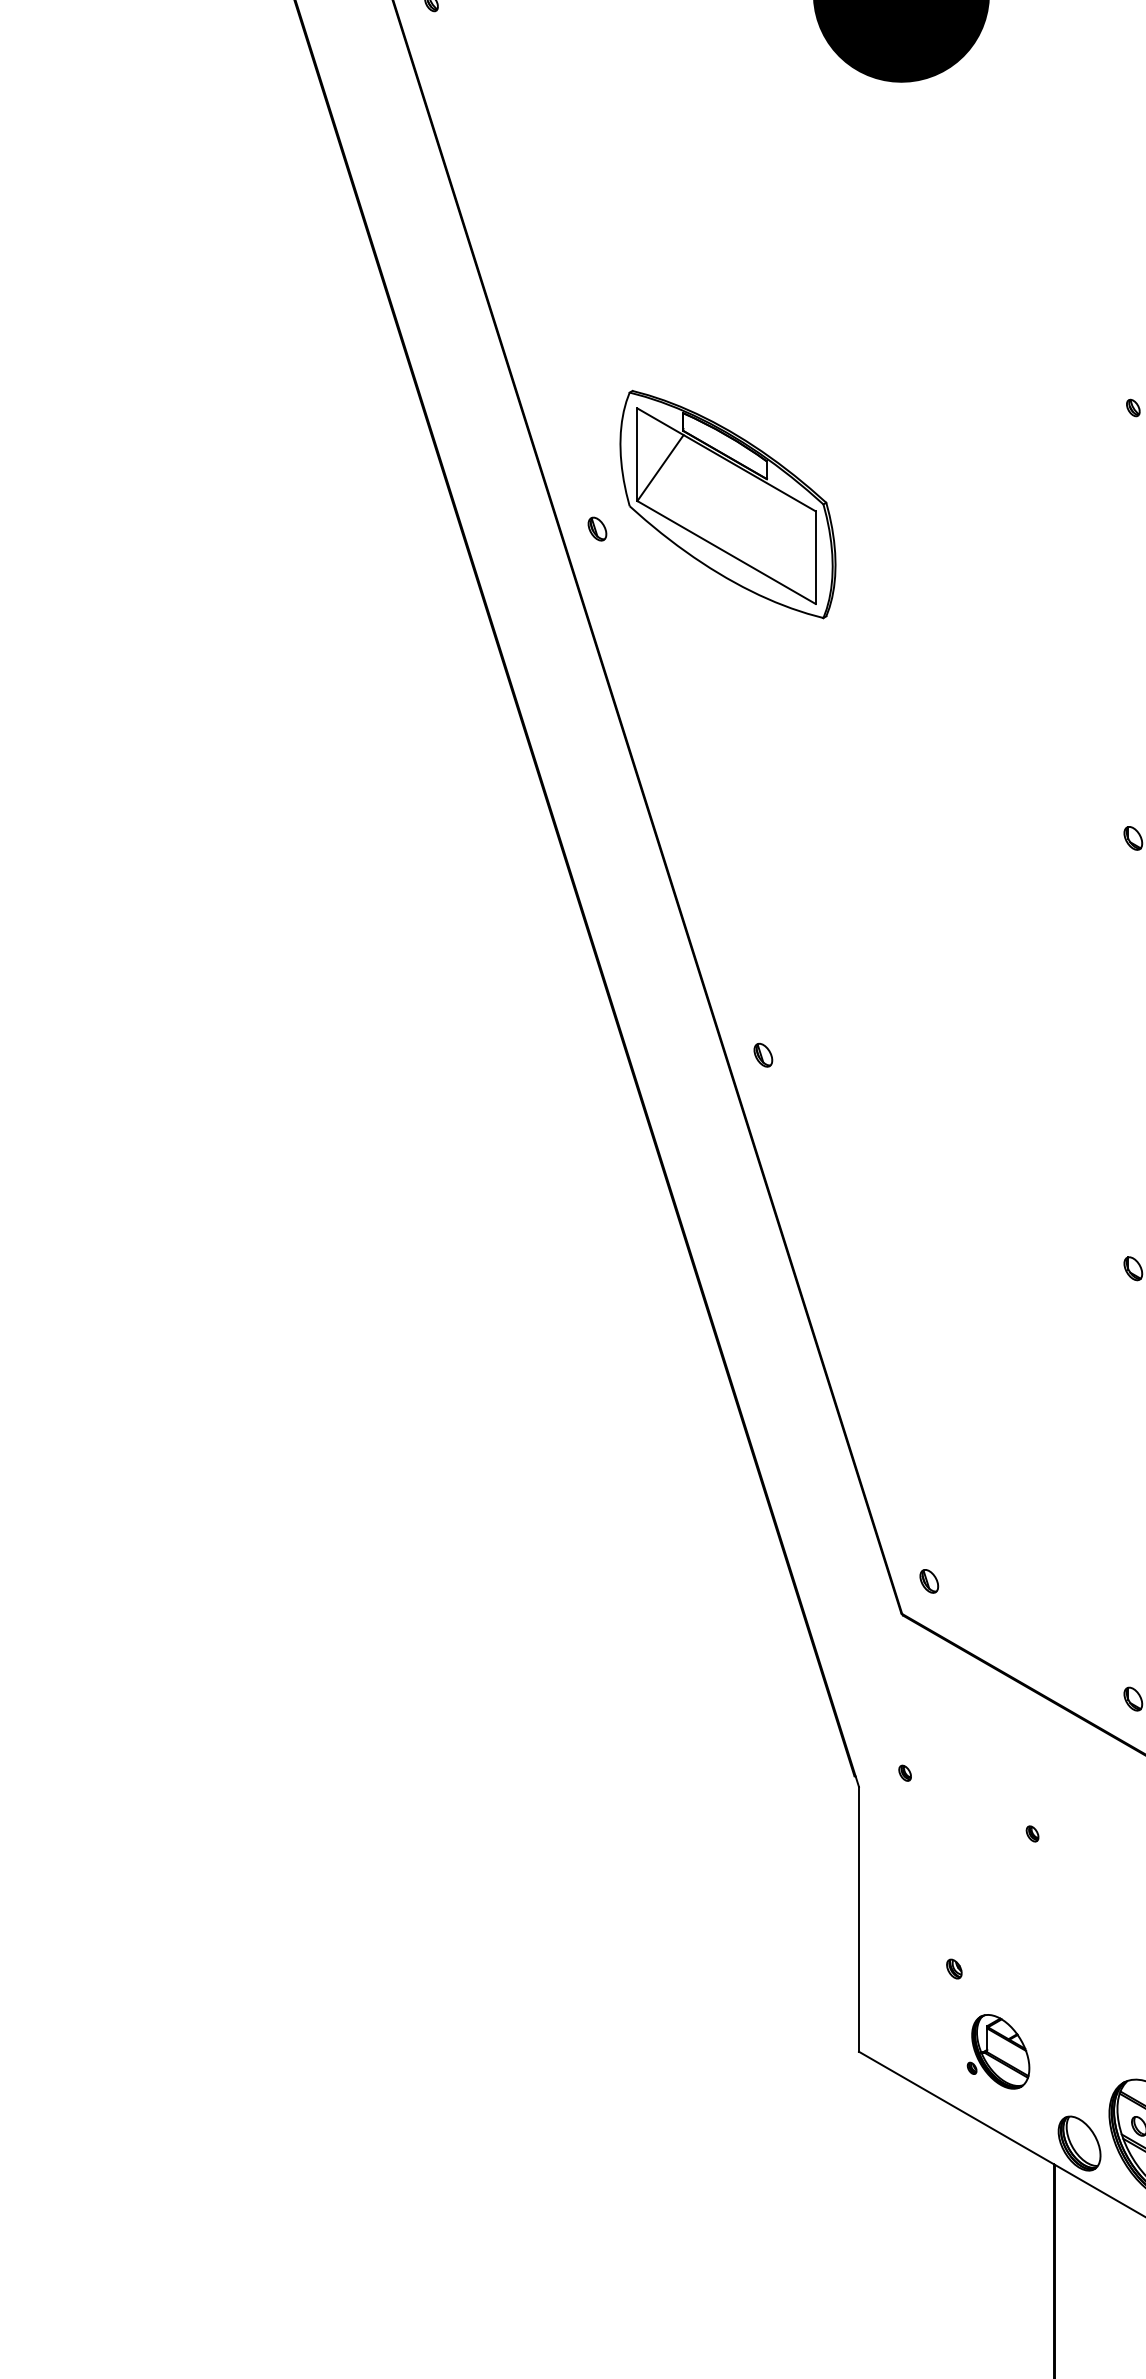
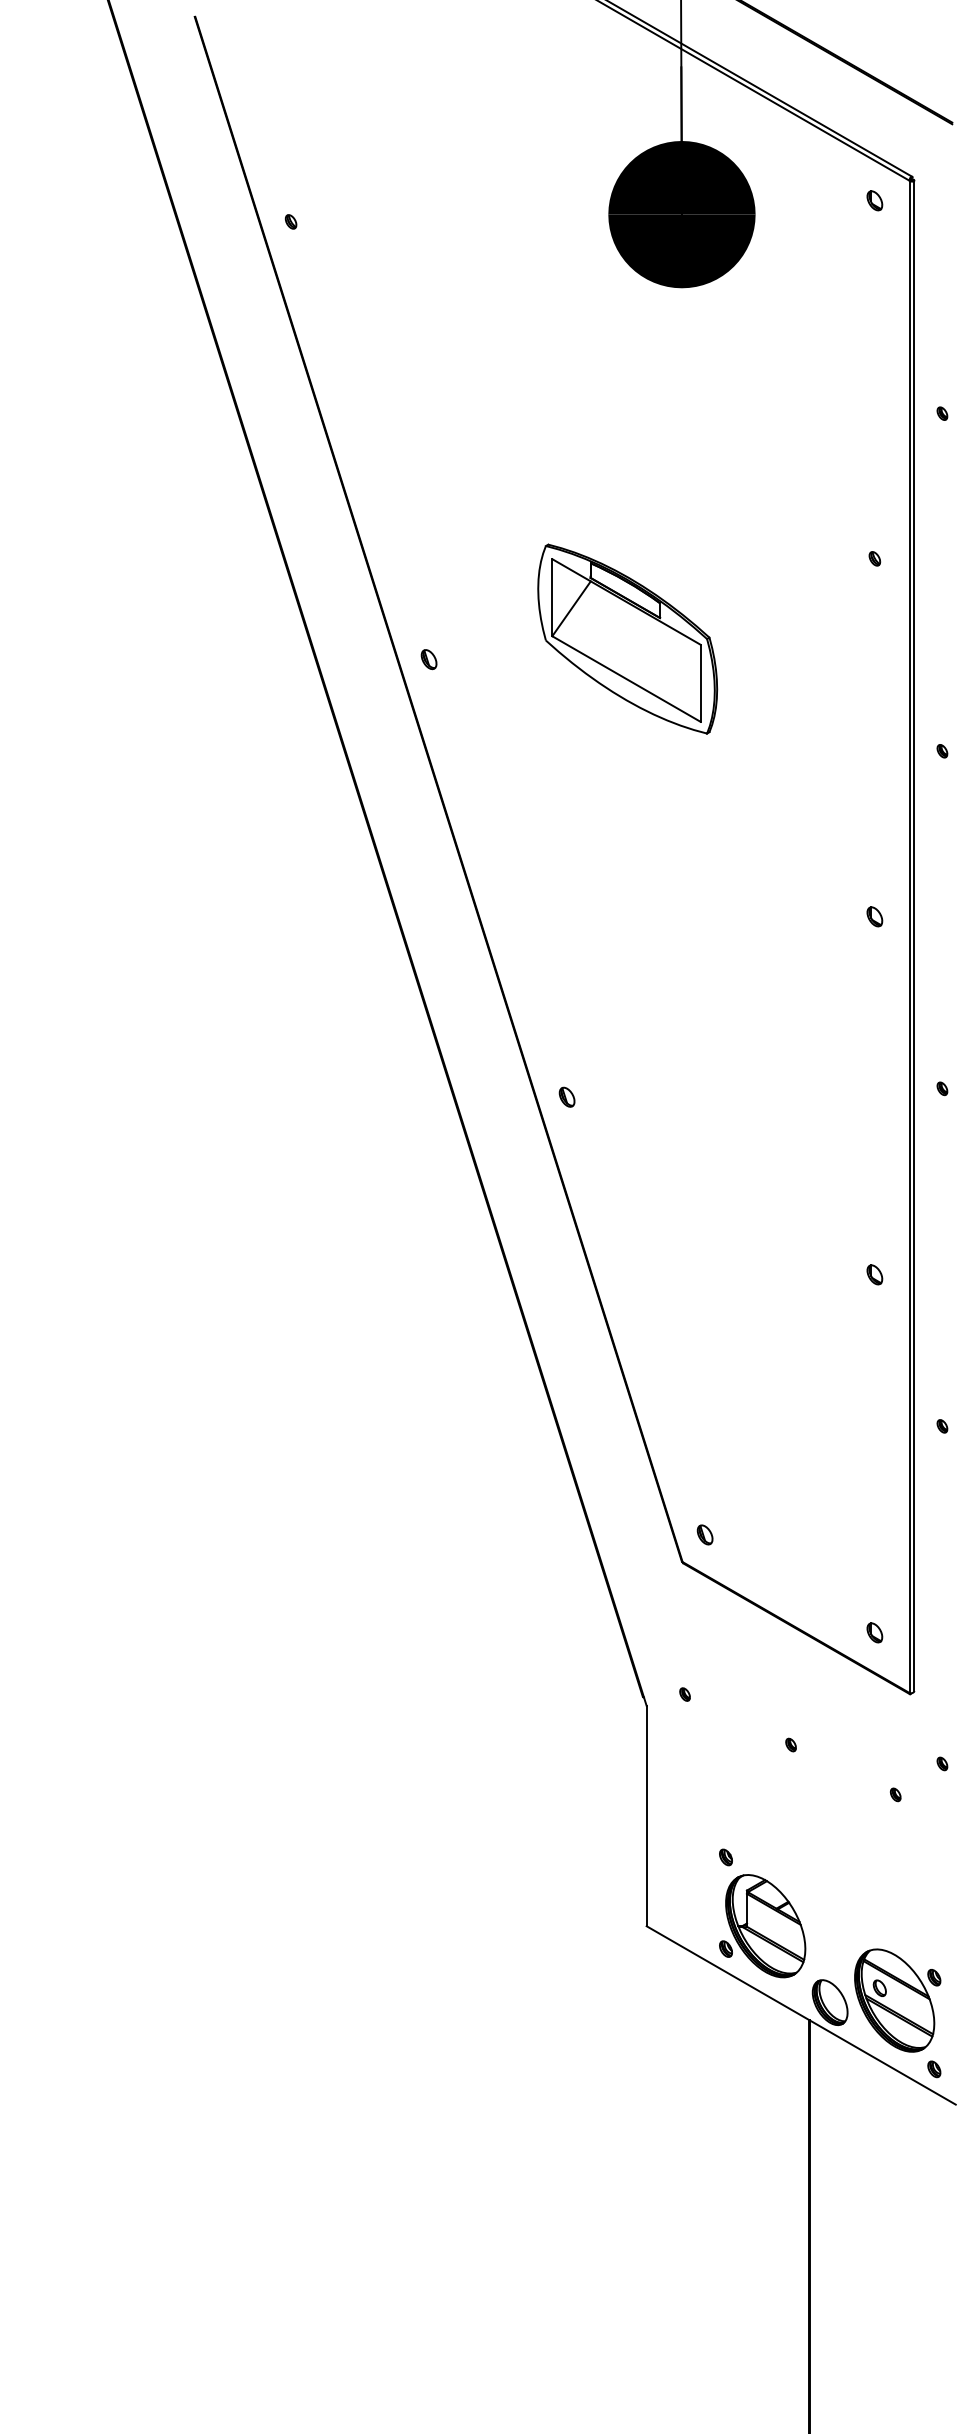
part: (727, 503) -> (627, 638), moved
part: (998, 2052) -> (762, 1926), size x1.67

